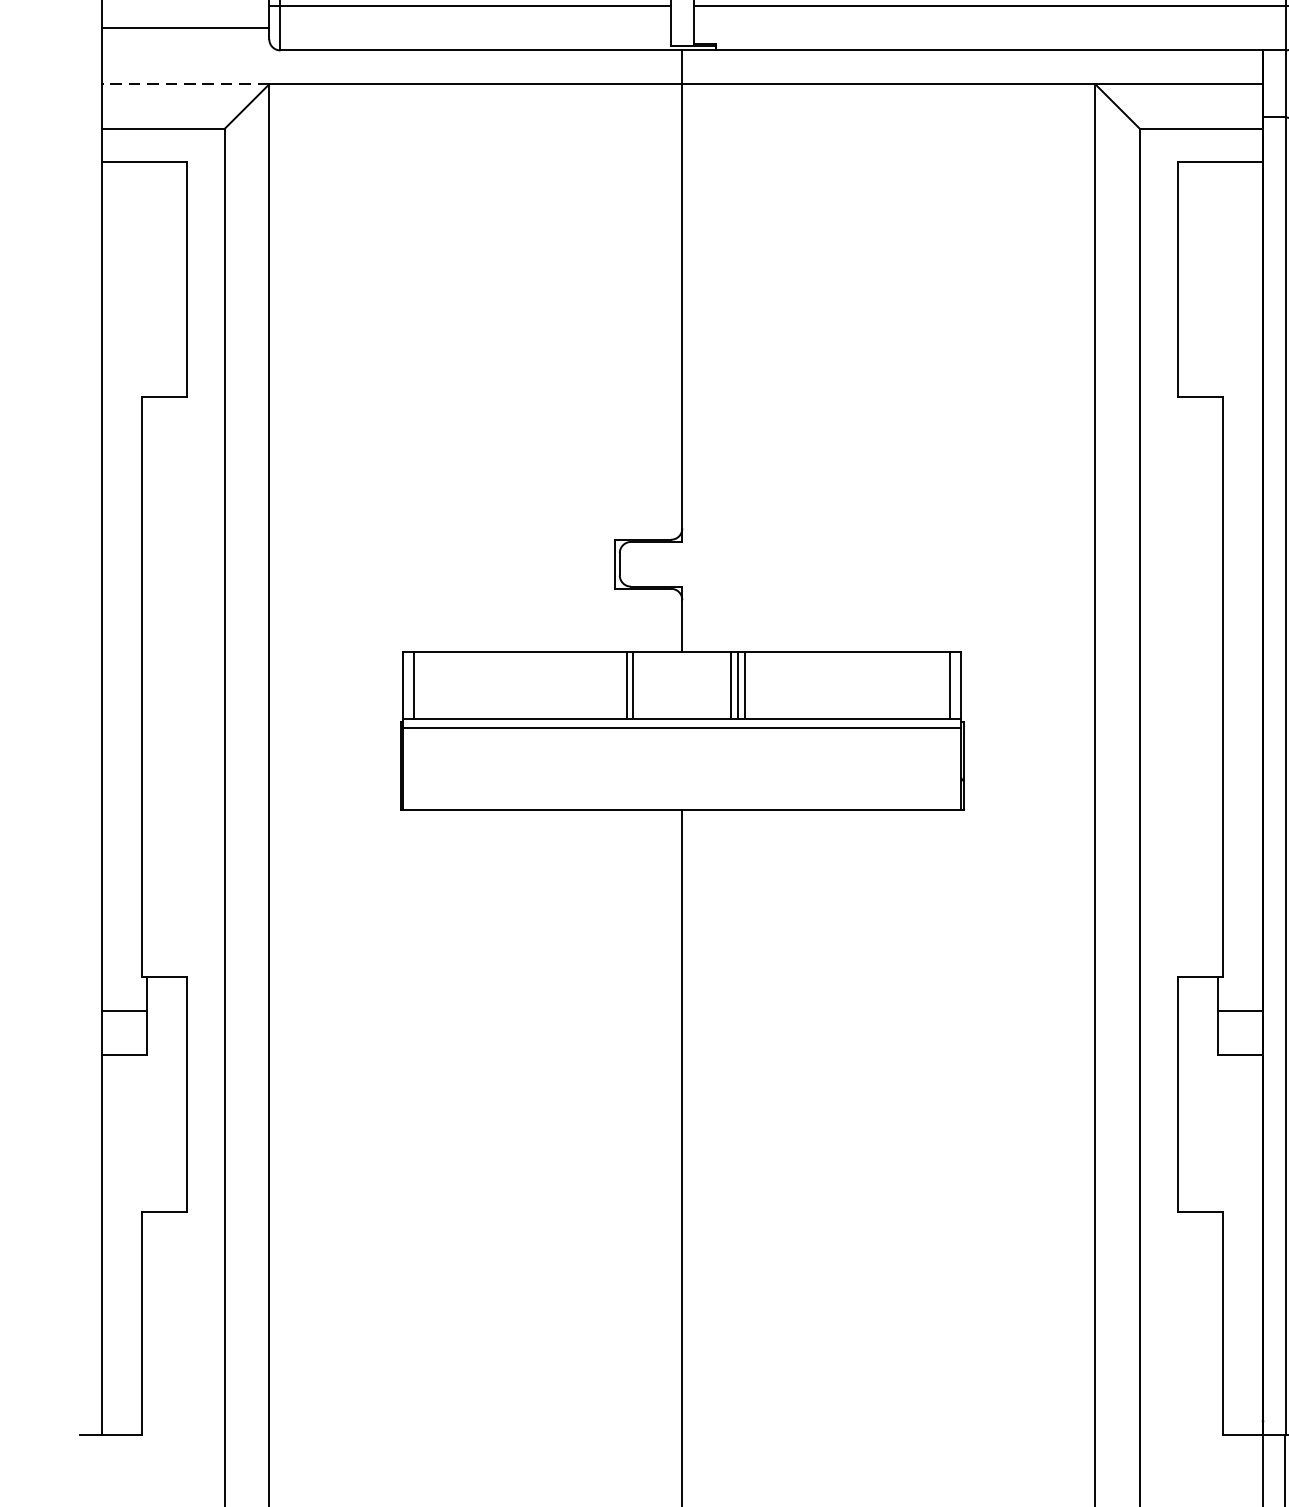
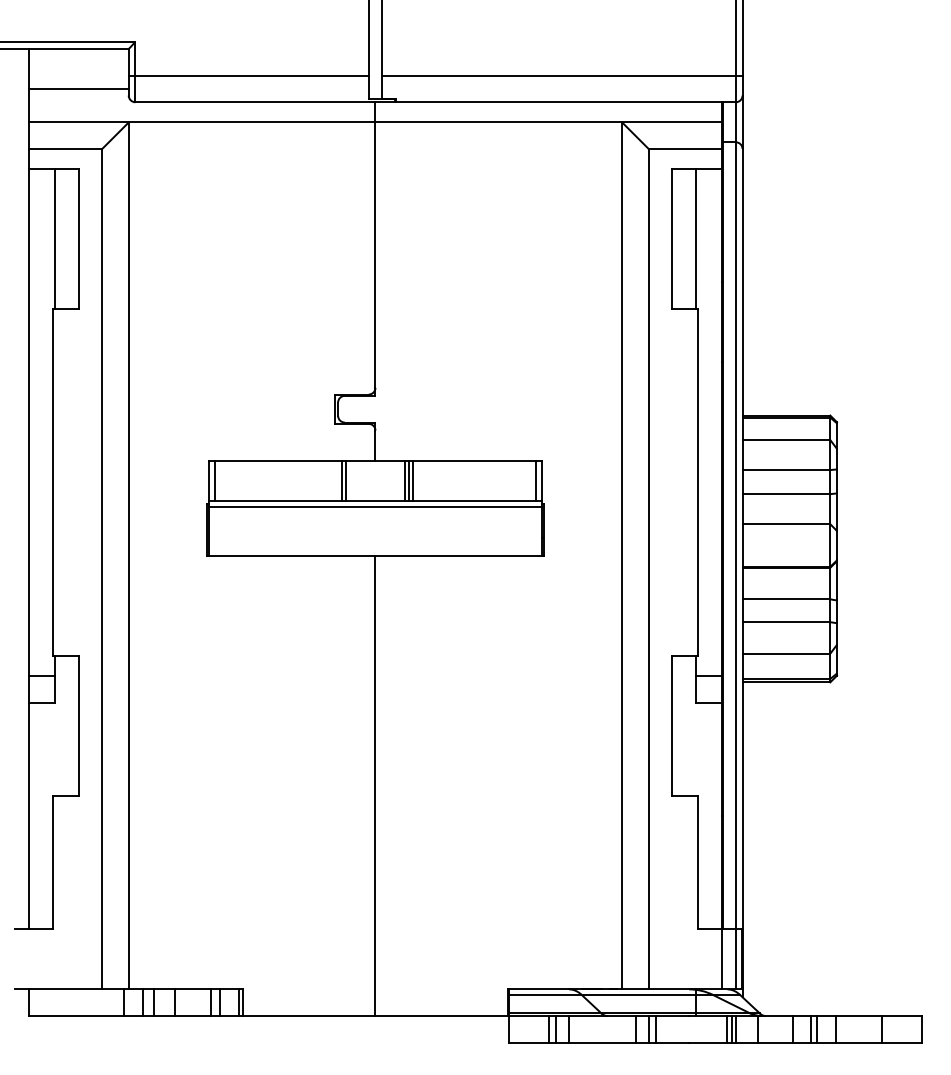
line: (185, 84) -> (78, 122), dashed -> solid
line: (146, 280) -> (55, 239), added
line: (1218, 280) -> (695, 239), added

